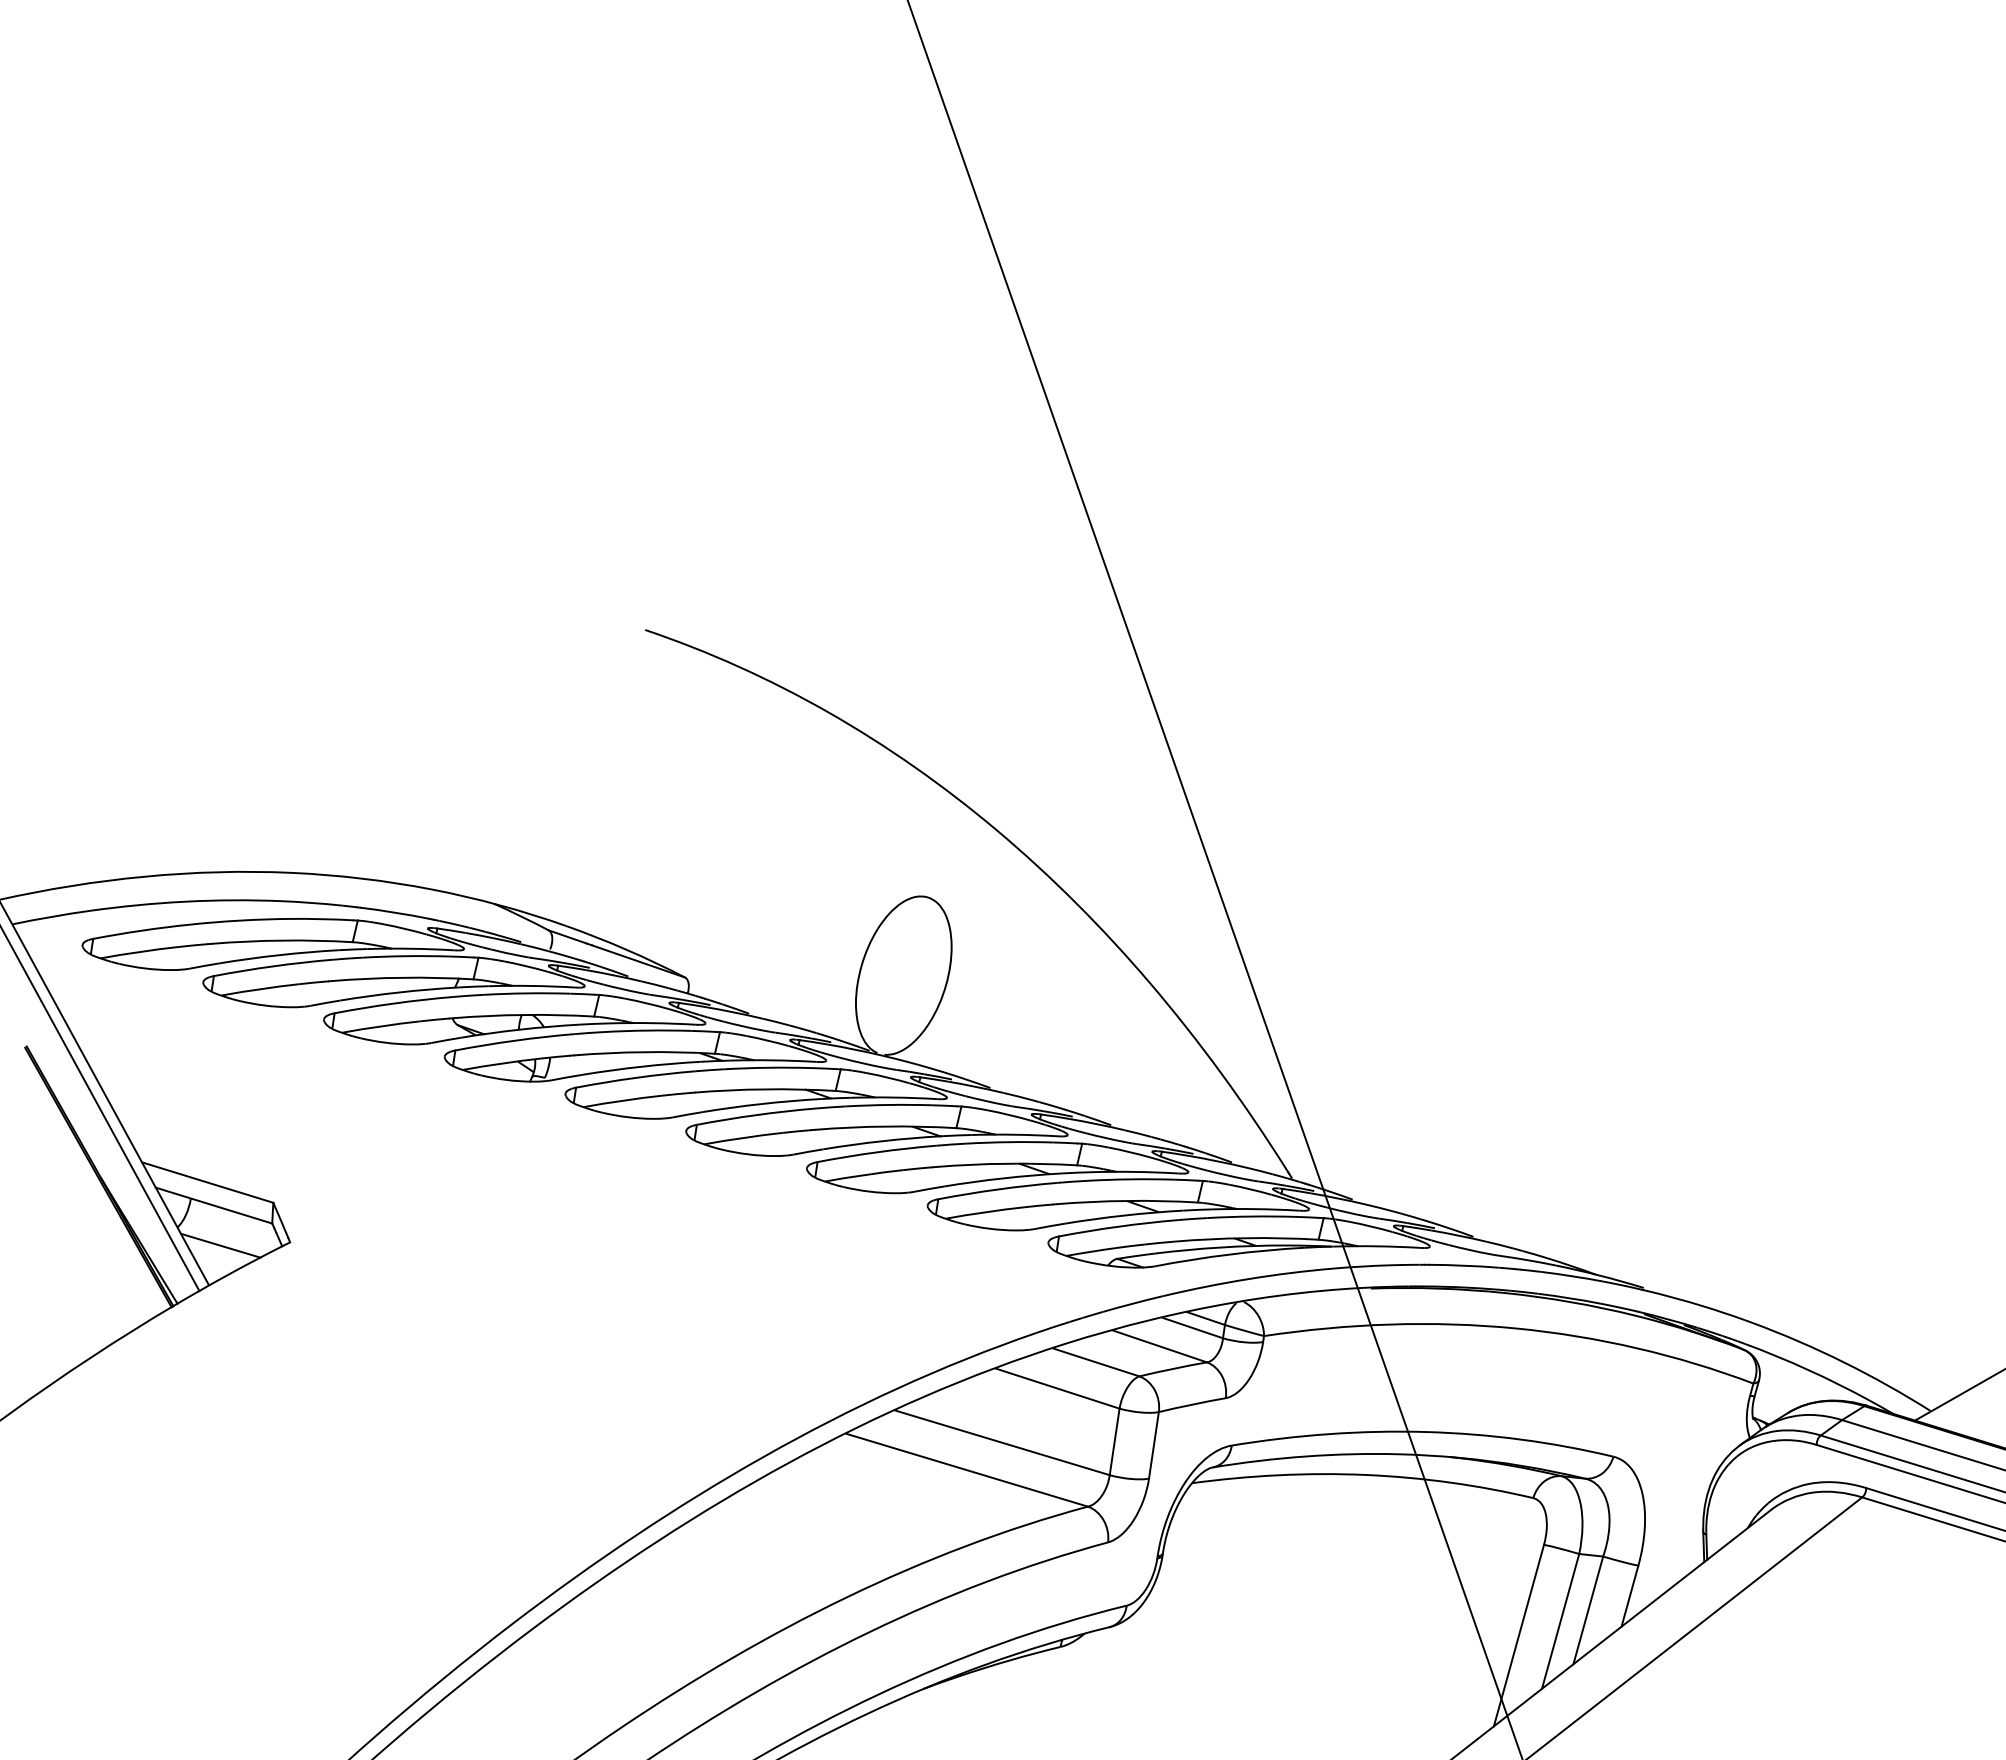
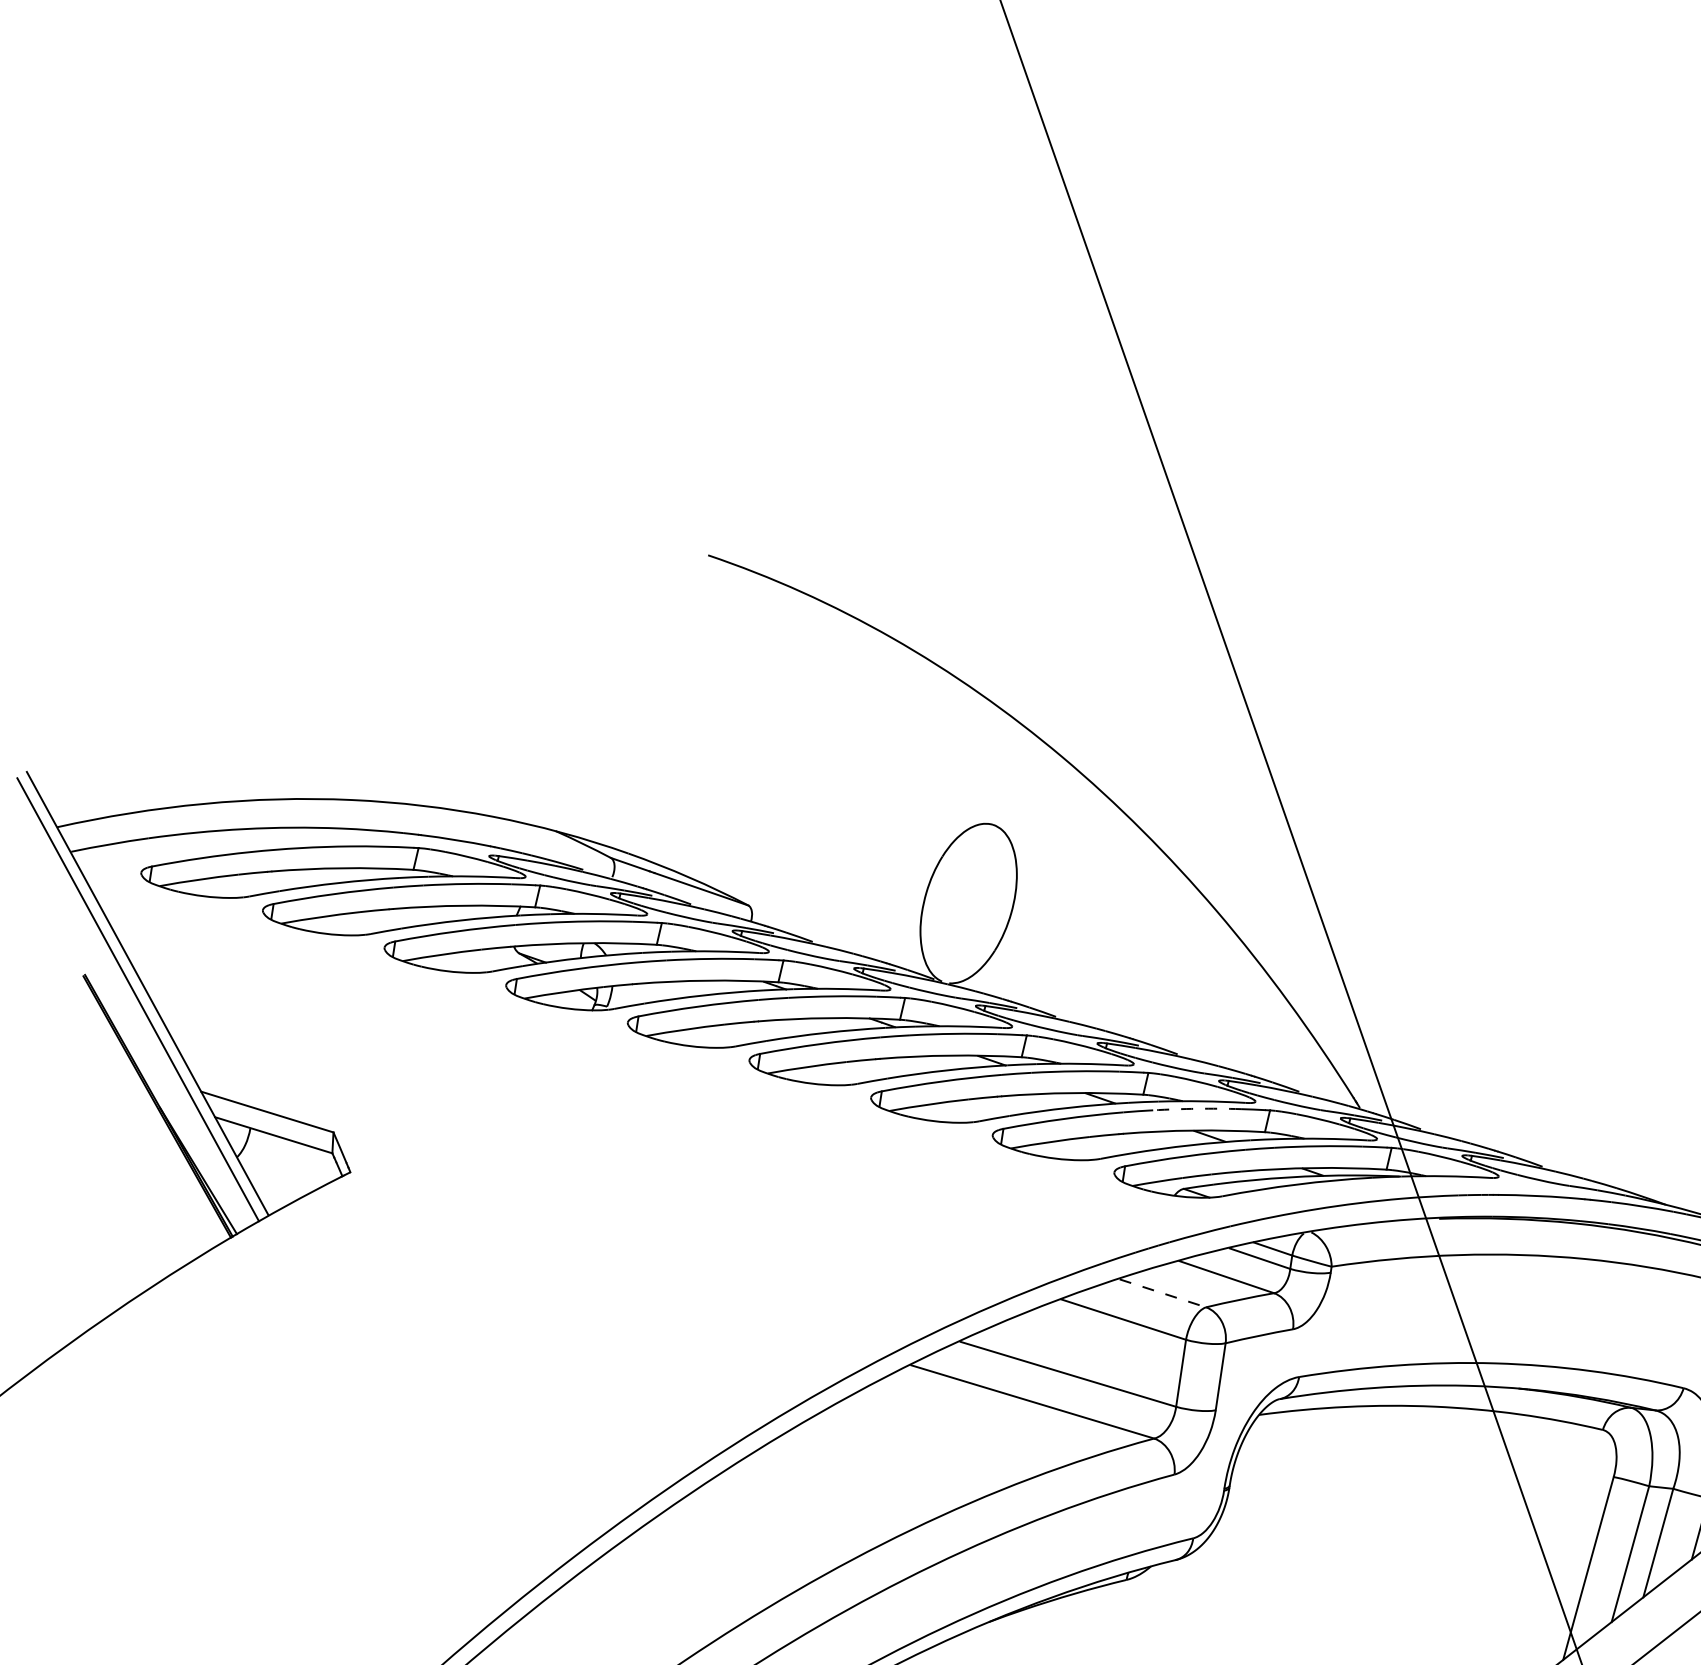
arc: (1130, 1179) -> (1197, 1108), solid -> dashed
line: (220, 1245) -> (280, 1175), removed
line: (1097, 1362) -> (1163, 1293), solid -> dashed

